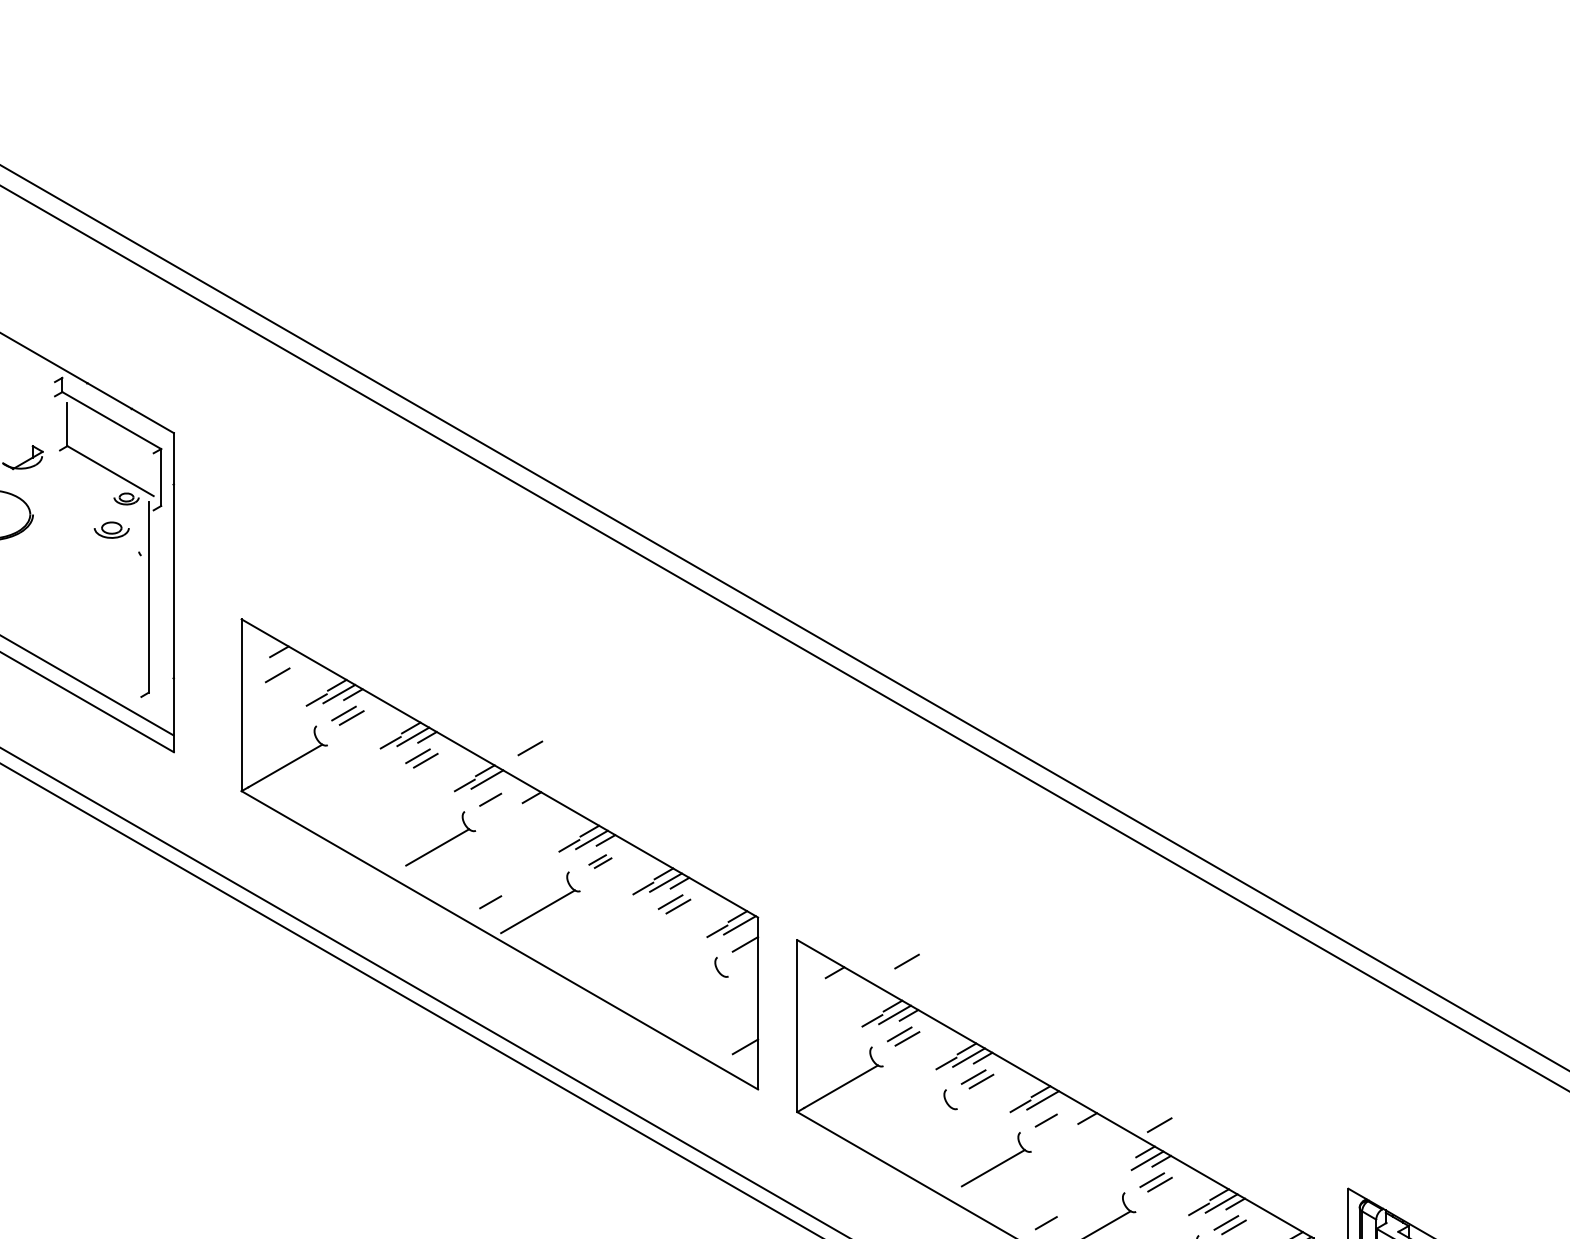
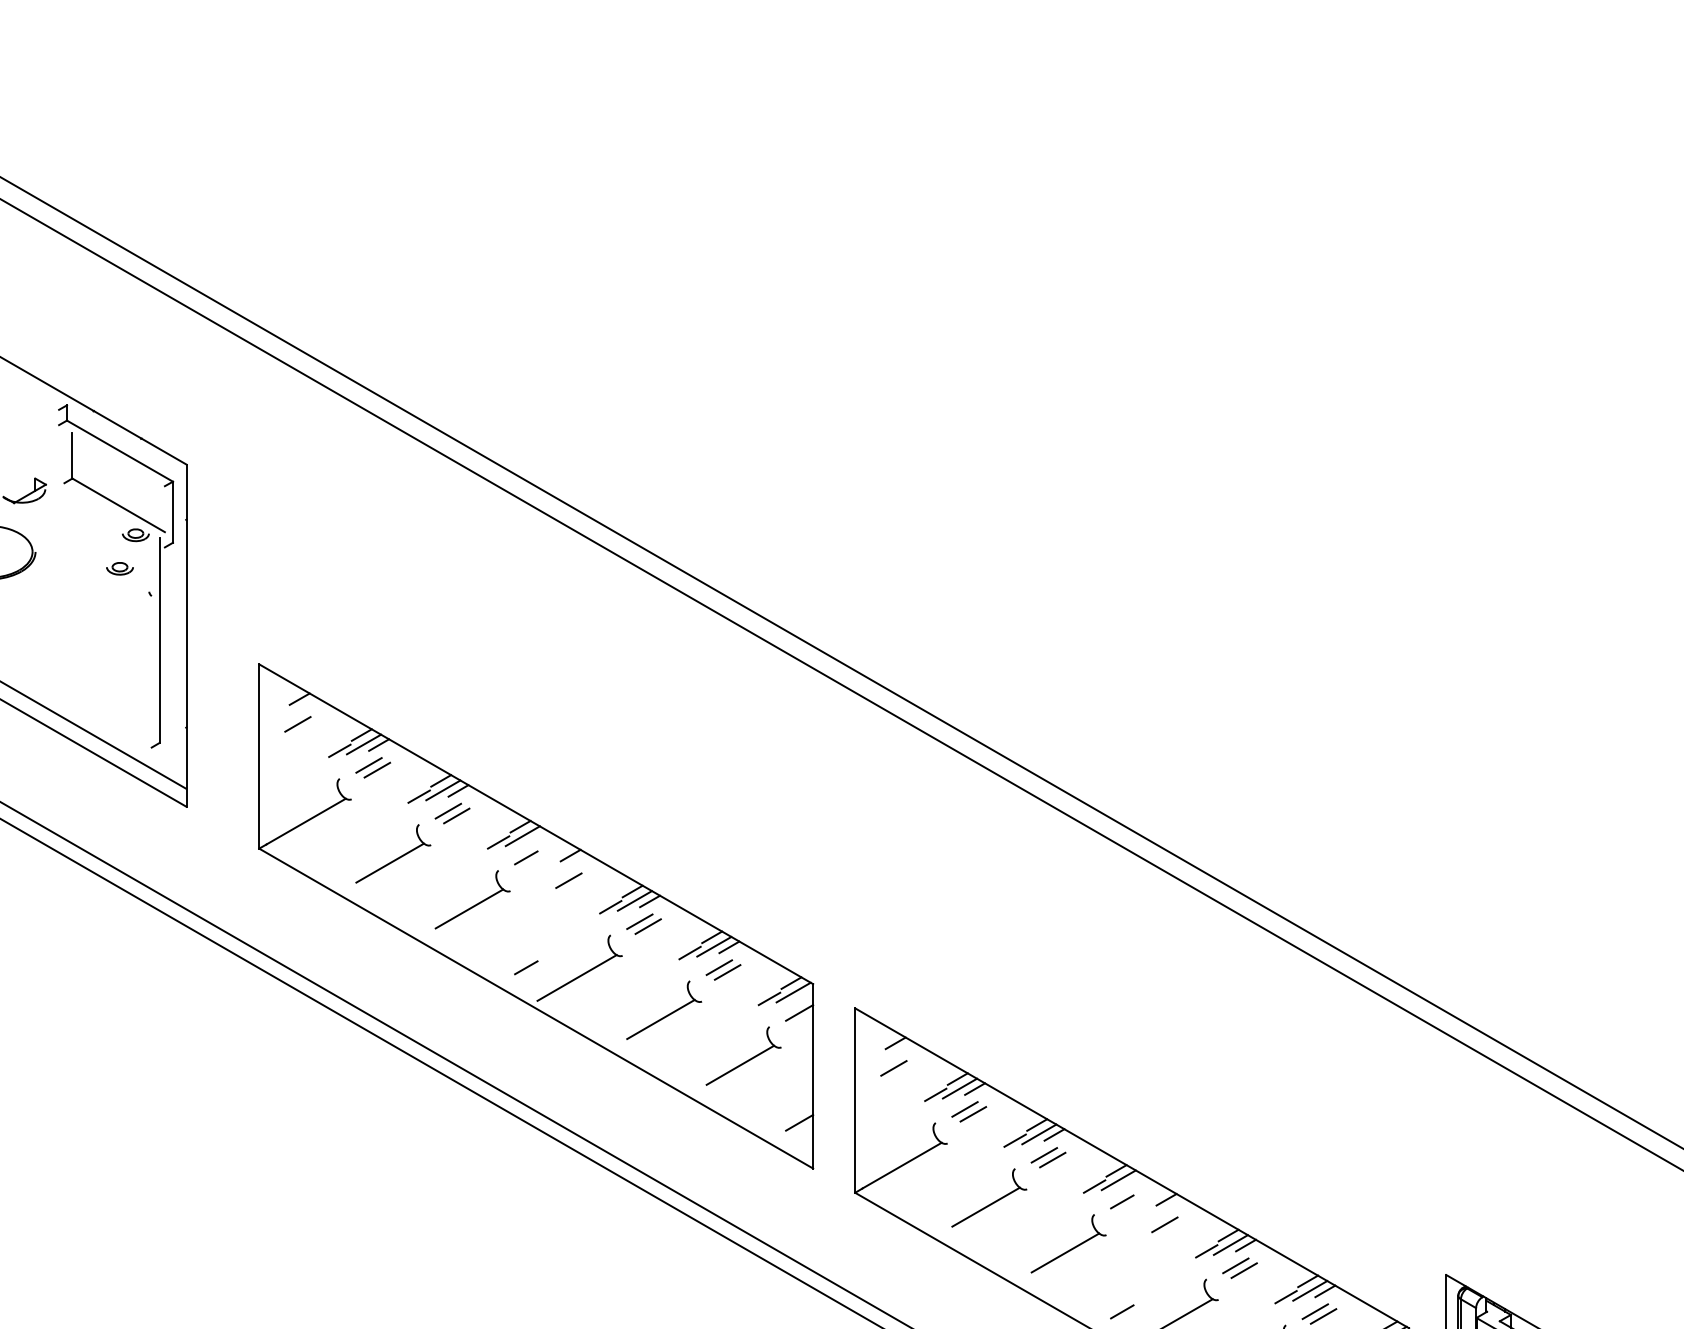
part: (111, 529) -> (119, 568), size x0.71
line: (529, 748) -> (568, 880), moved
part: (366, 795) -> (393, 853), added
part: (599, 860) -> (643, 923), size x1.43
part: (619, 941) -> (664, 1009), added
line: (906, 961) -> (893, 1068), moved
line: (690, 992) -> (740, 1064), added
line: (918, 1124) -> (985, 1206), added
line: (1159, 1124) -> (1164, 1224), moved
line: (1124, 1166) -> (1206, 1251), added

